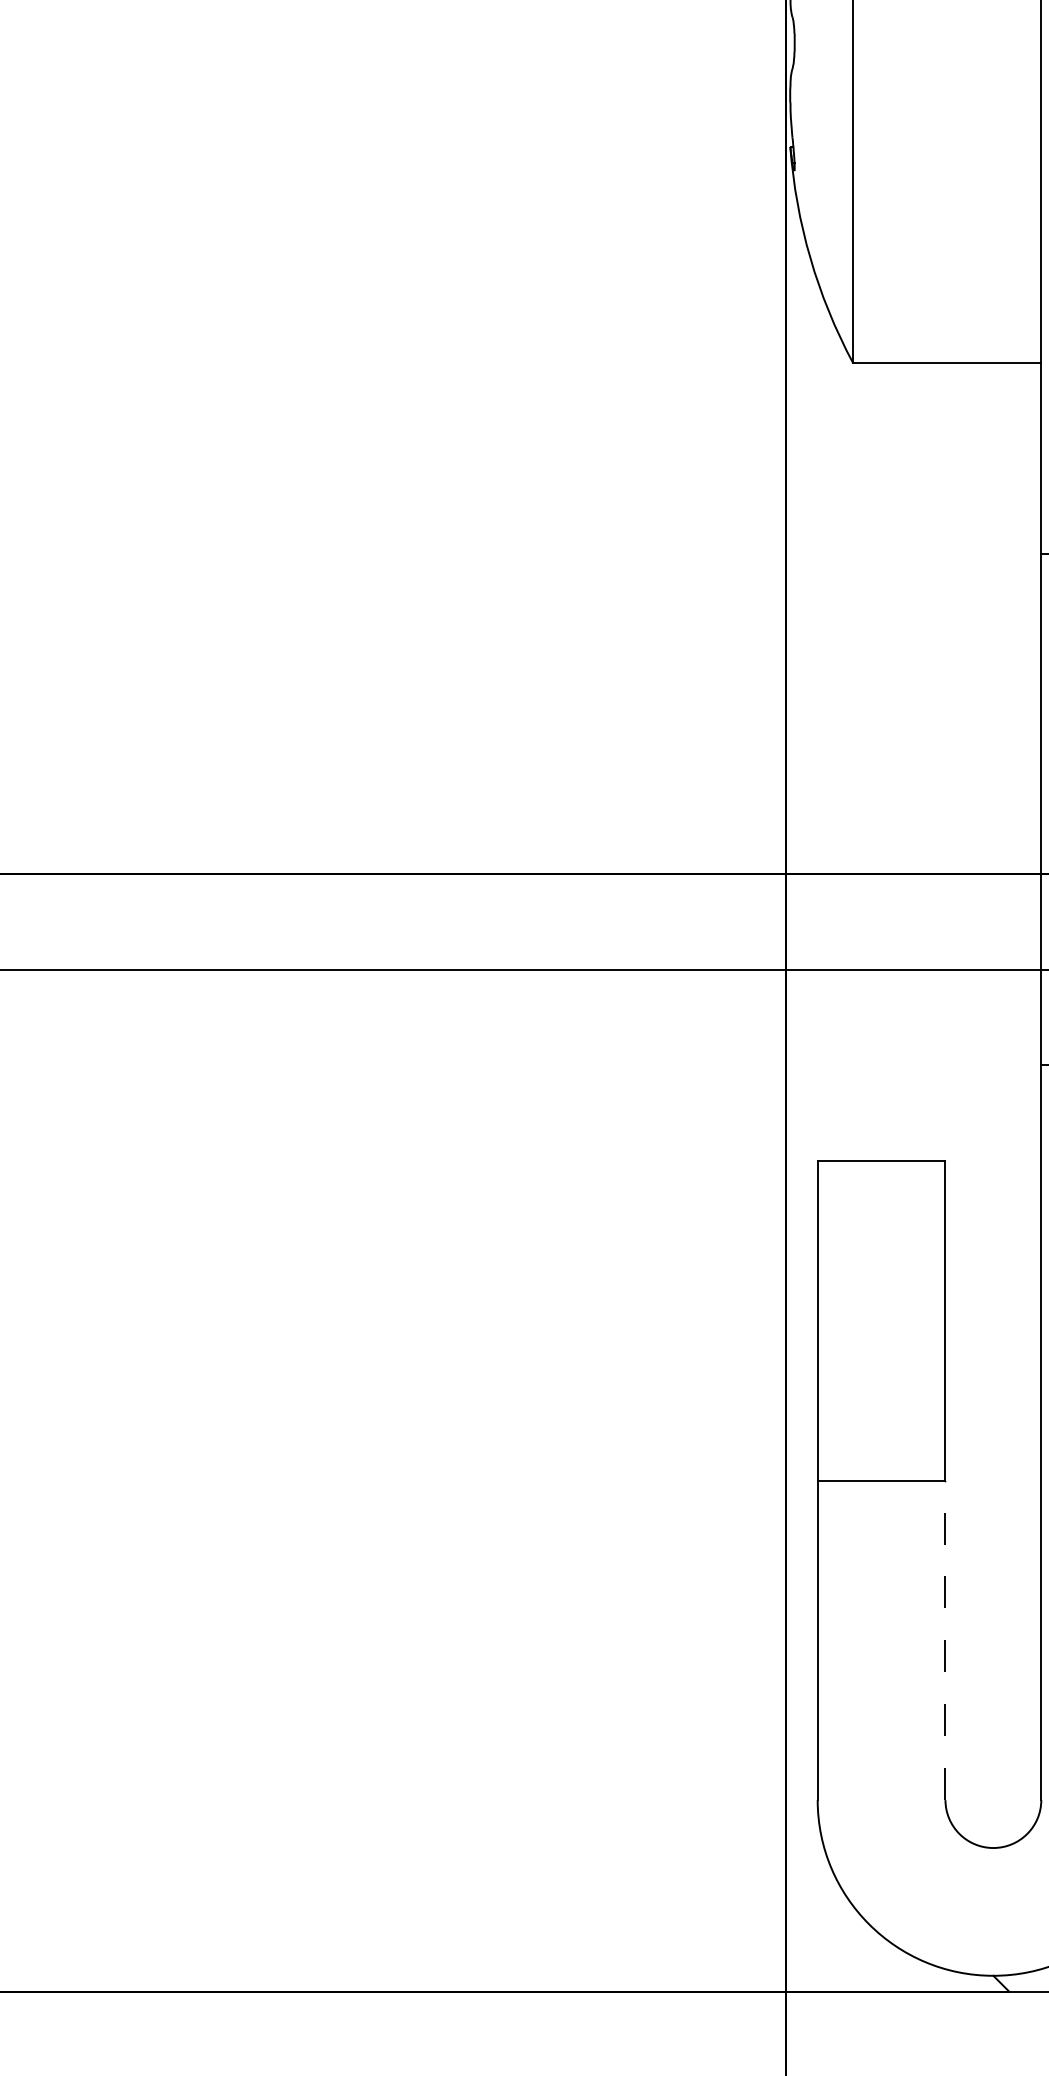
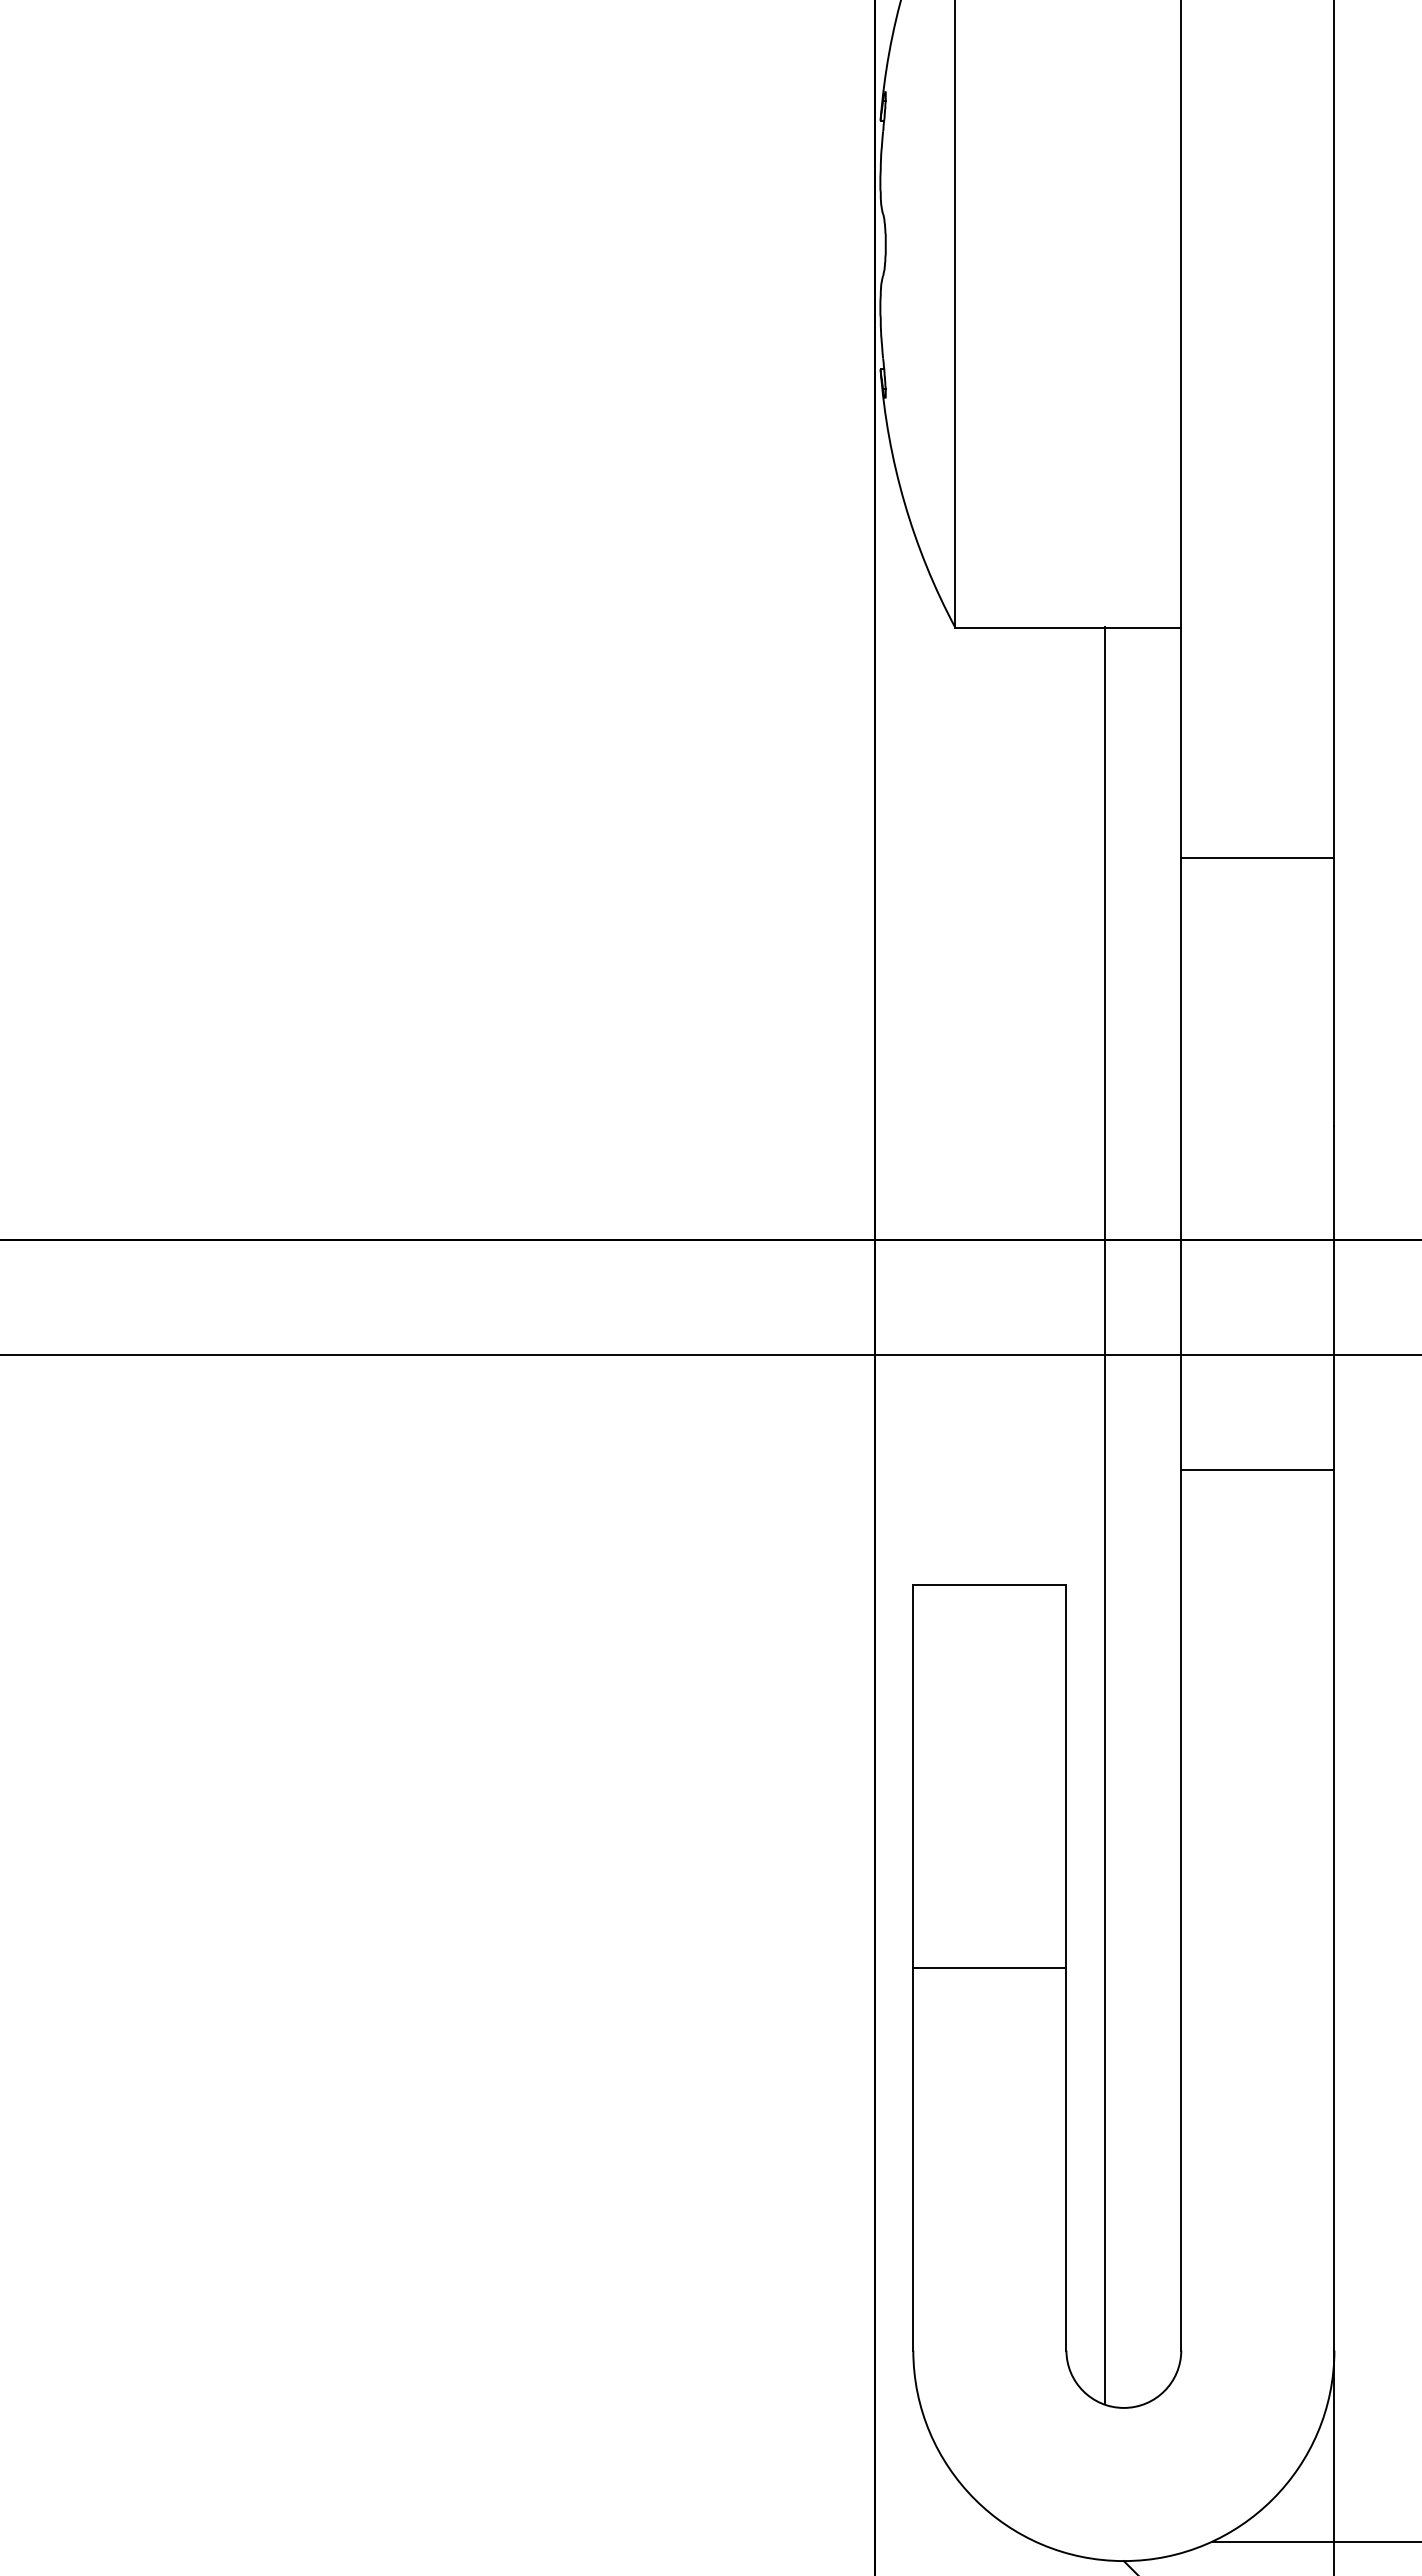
line: (977, 1103) -> (1104, 1515), added
line: (945, 1639) -> (1066, 2158), dashed -> solid

